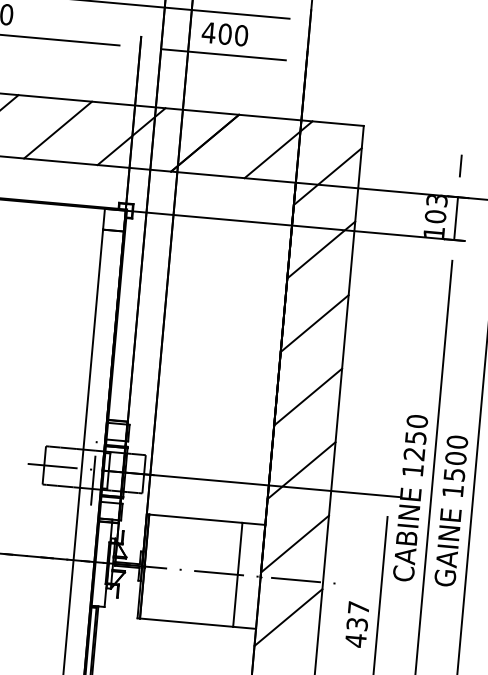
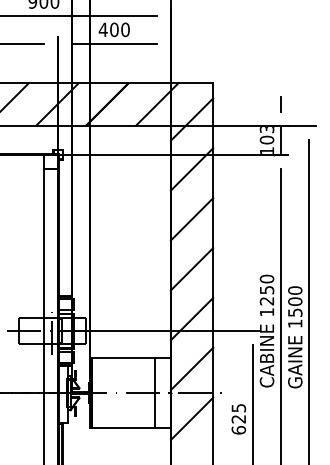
text: (356, 624) -> (238, 419), 437 -> 625

